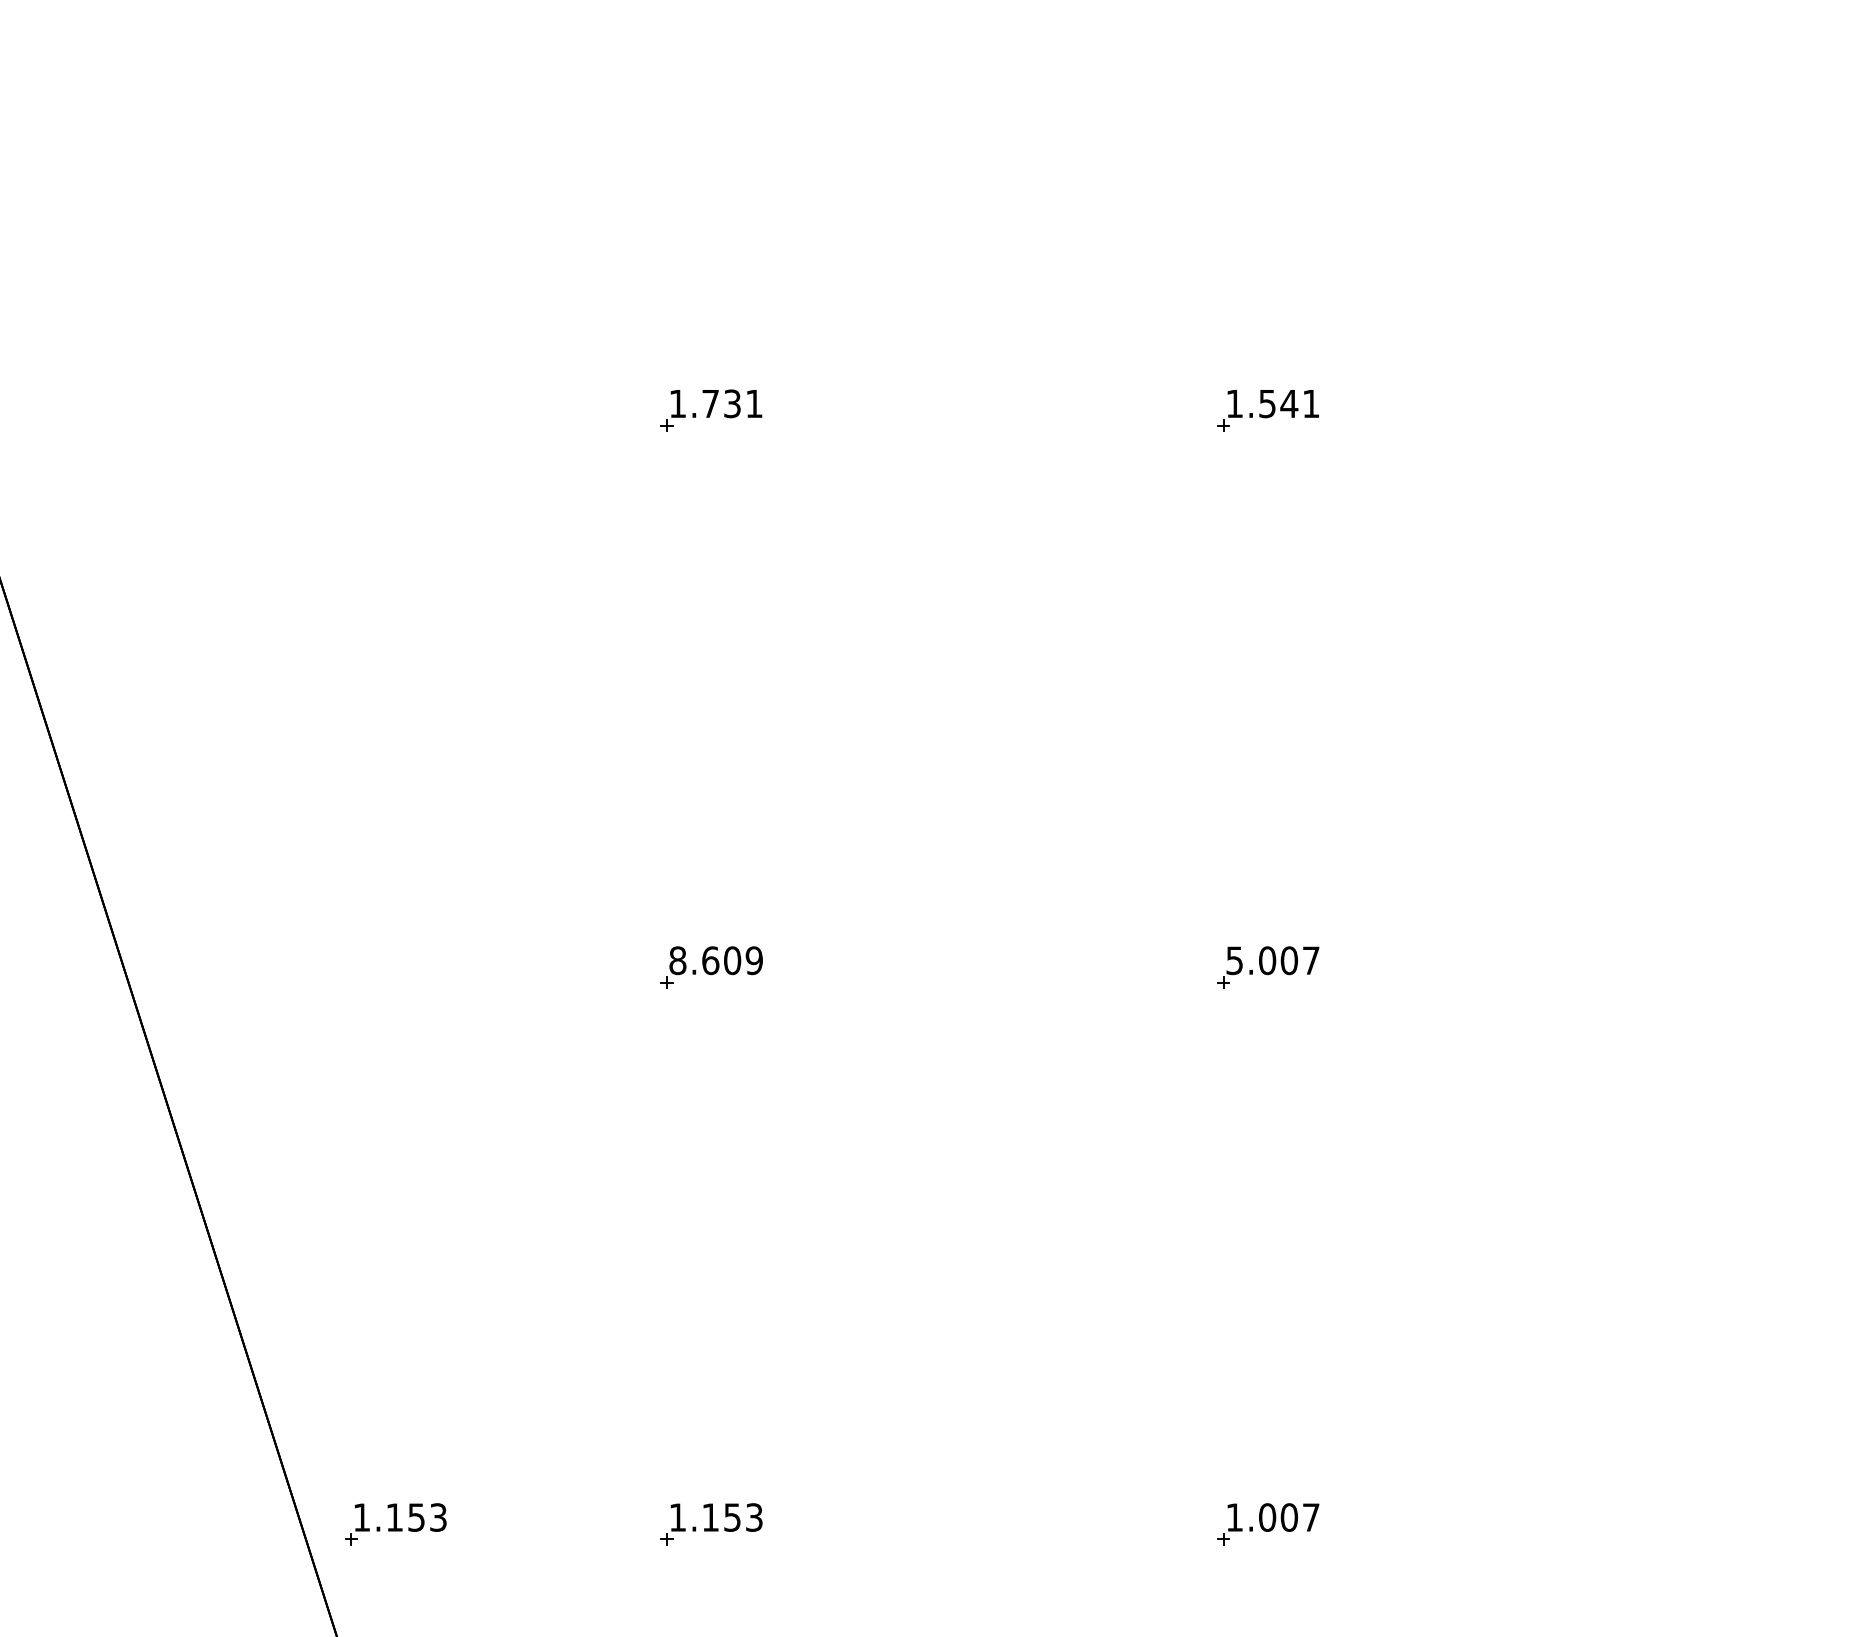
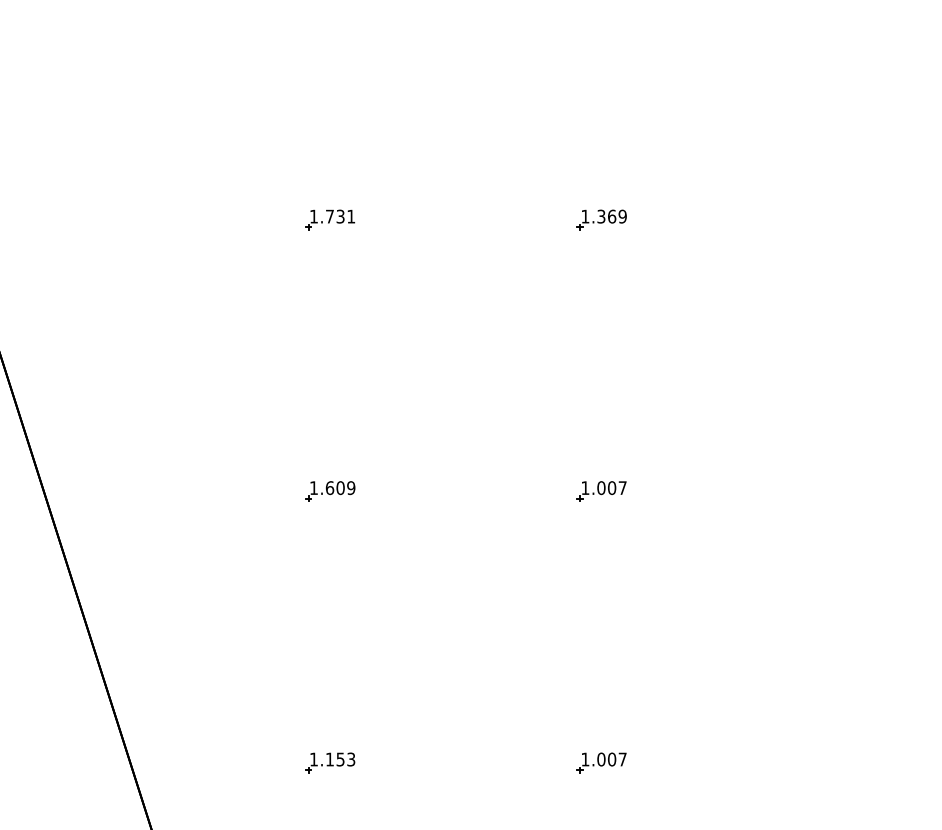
text: (1288, 403) -> (611, 216), 1.541 -> 1.369
text: (676, 961) -> (313, 488), 8.609 -> 1.609
text: (1234, 961) -> (585, 488), 5.007 -> 1.007
part: (395, 1523) -> (176, 762), removed

